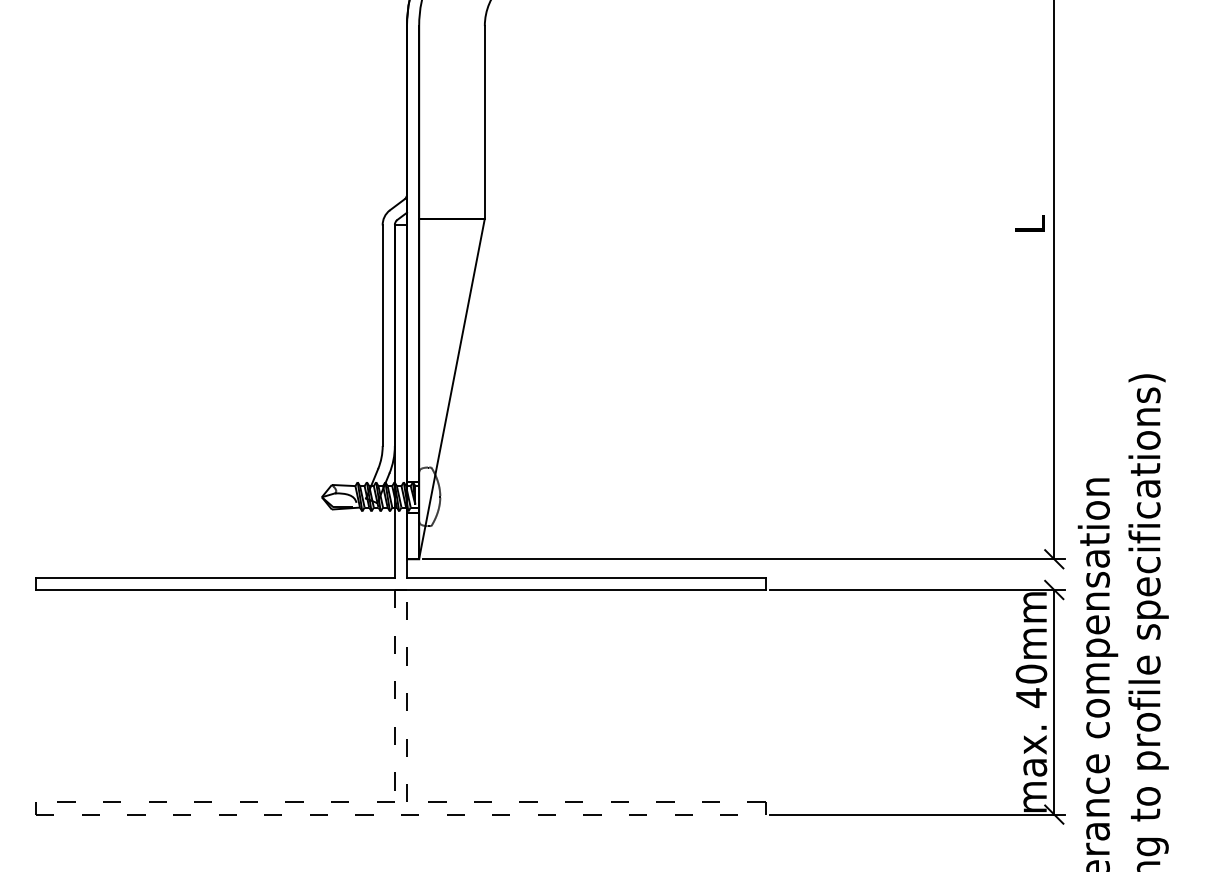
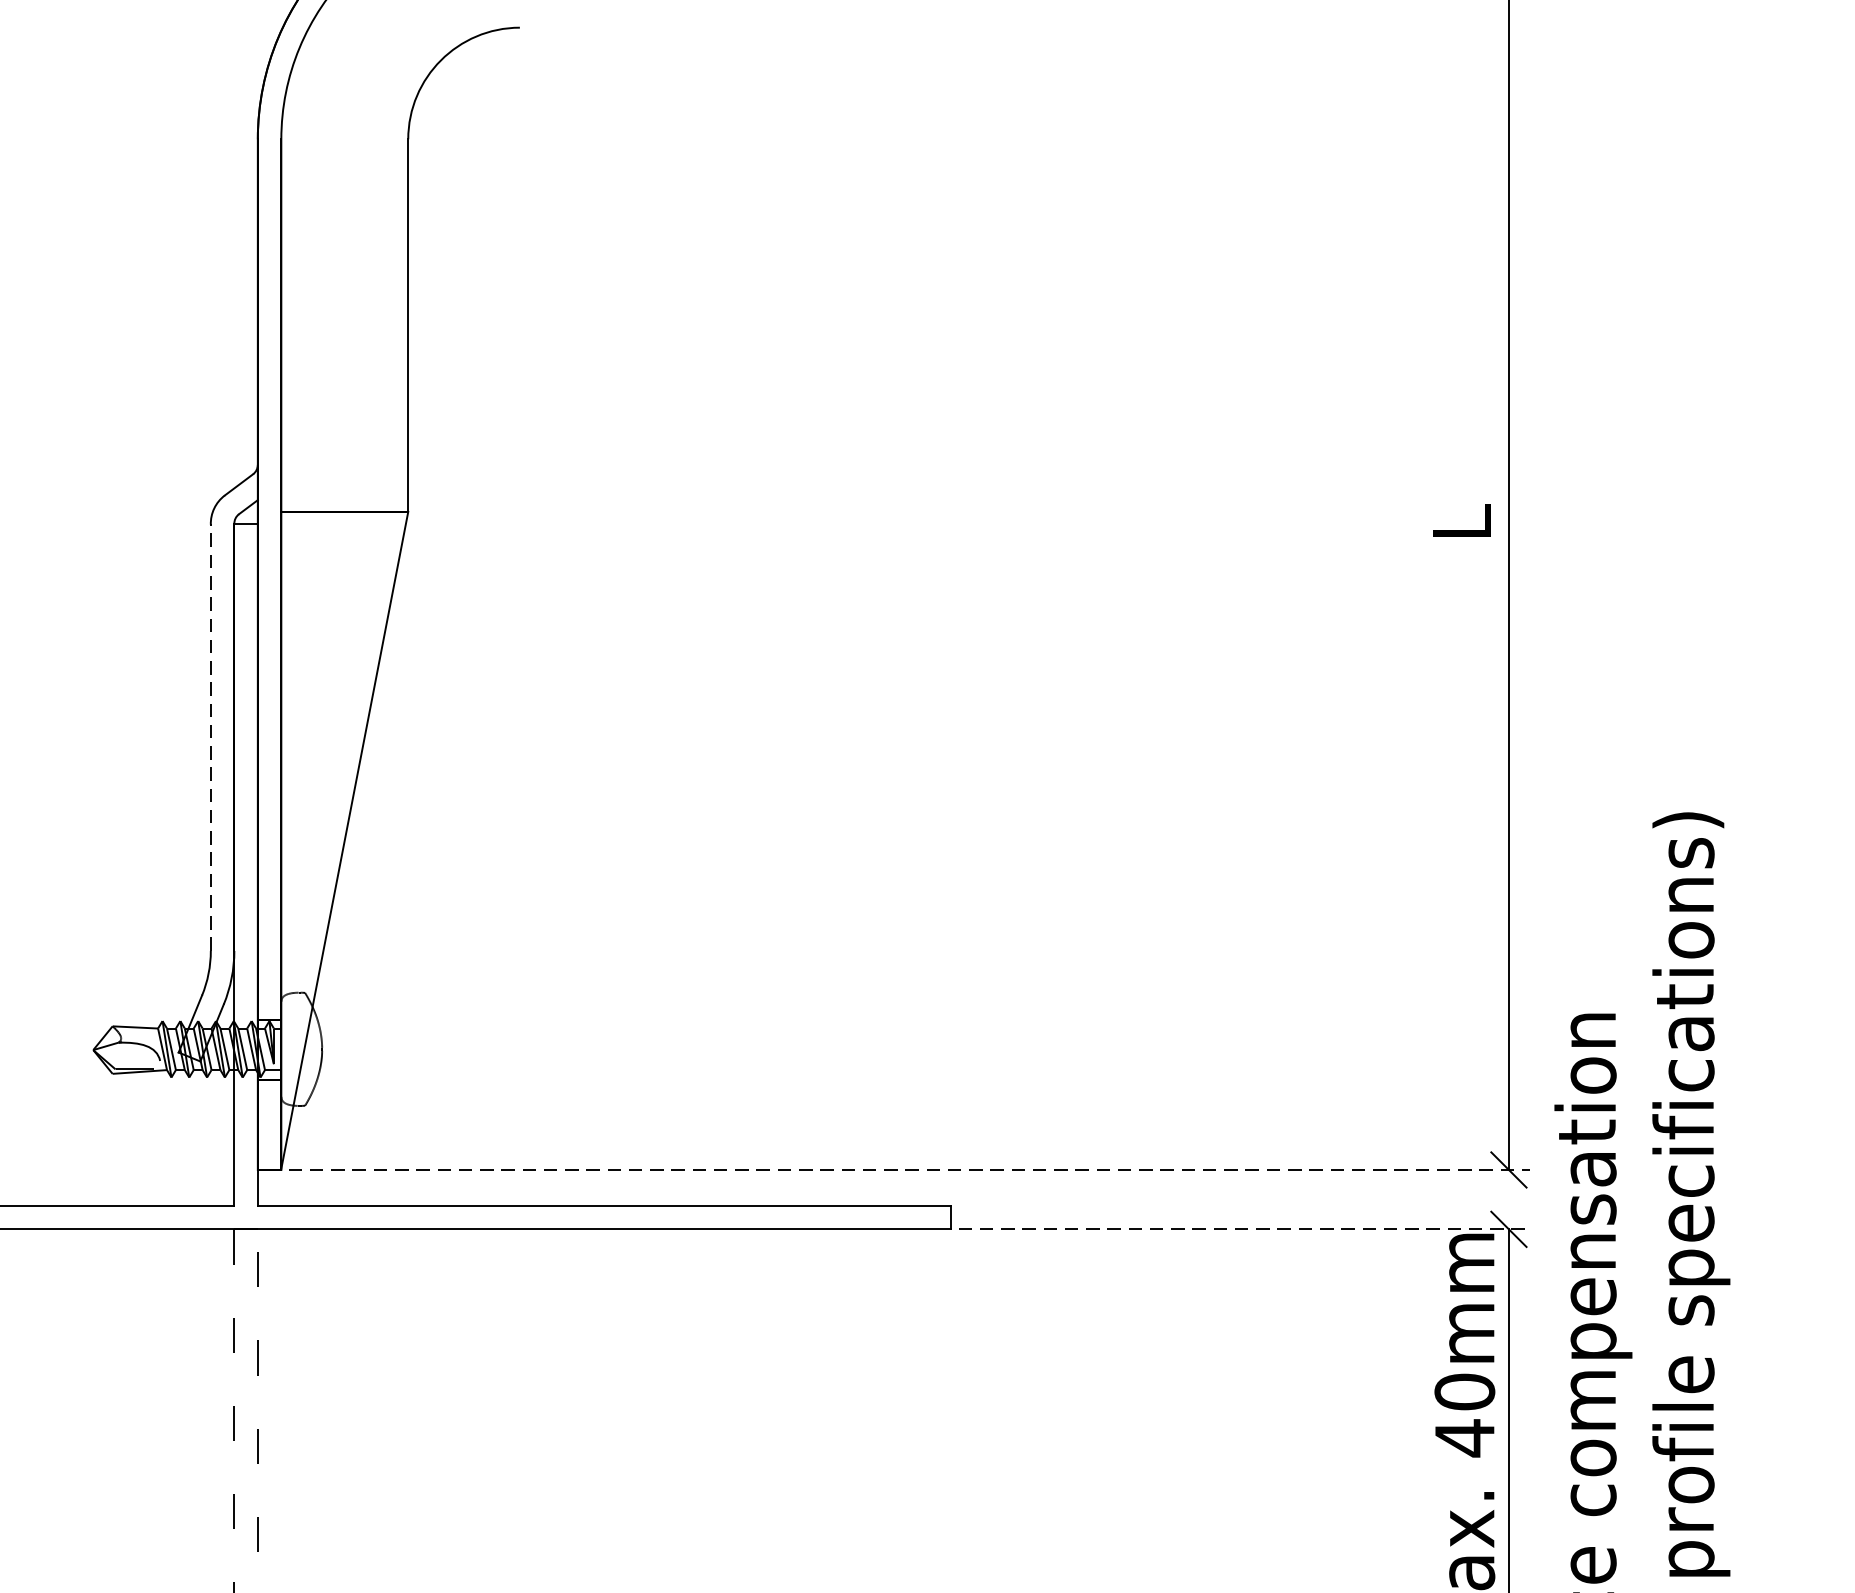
line: (382, 335) -> (210, 737), solid -> dashed
line: (743, 559) -> (908, 1170), solid -> dashed
line: (917, 589) -> (1244, 1228), solid -> dashed

